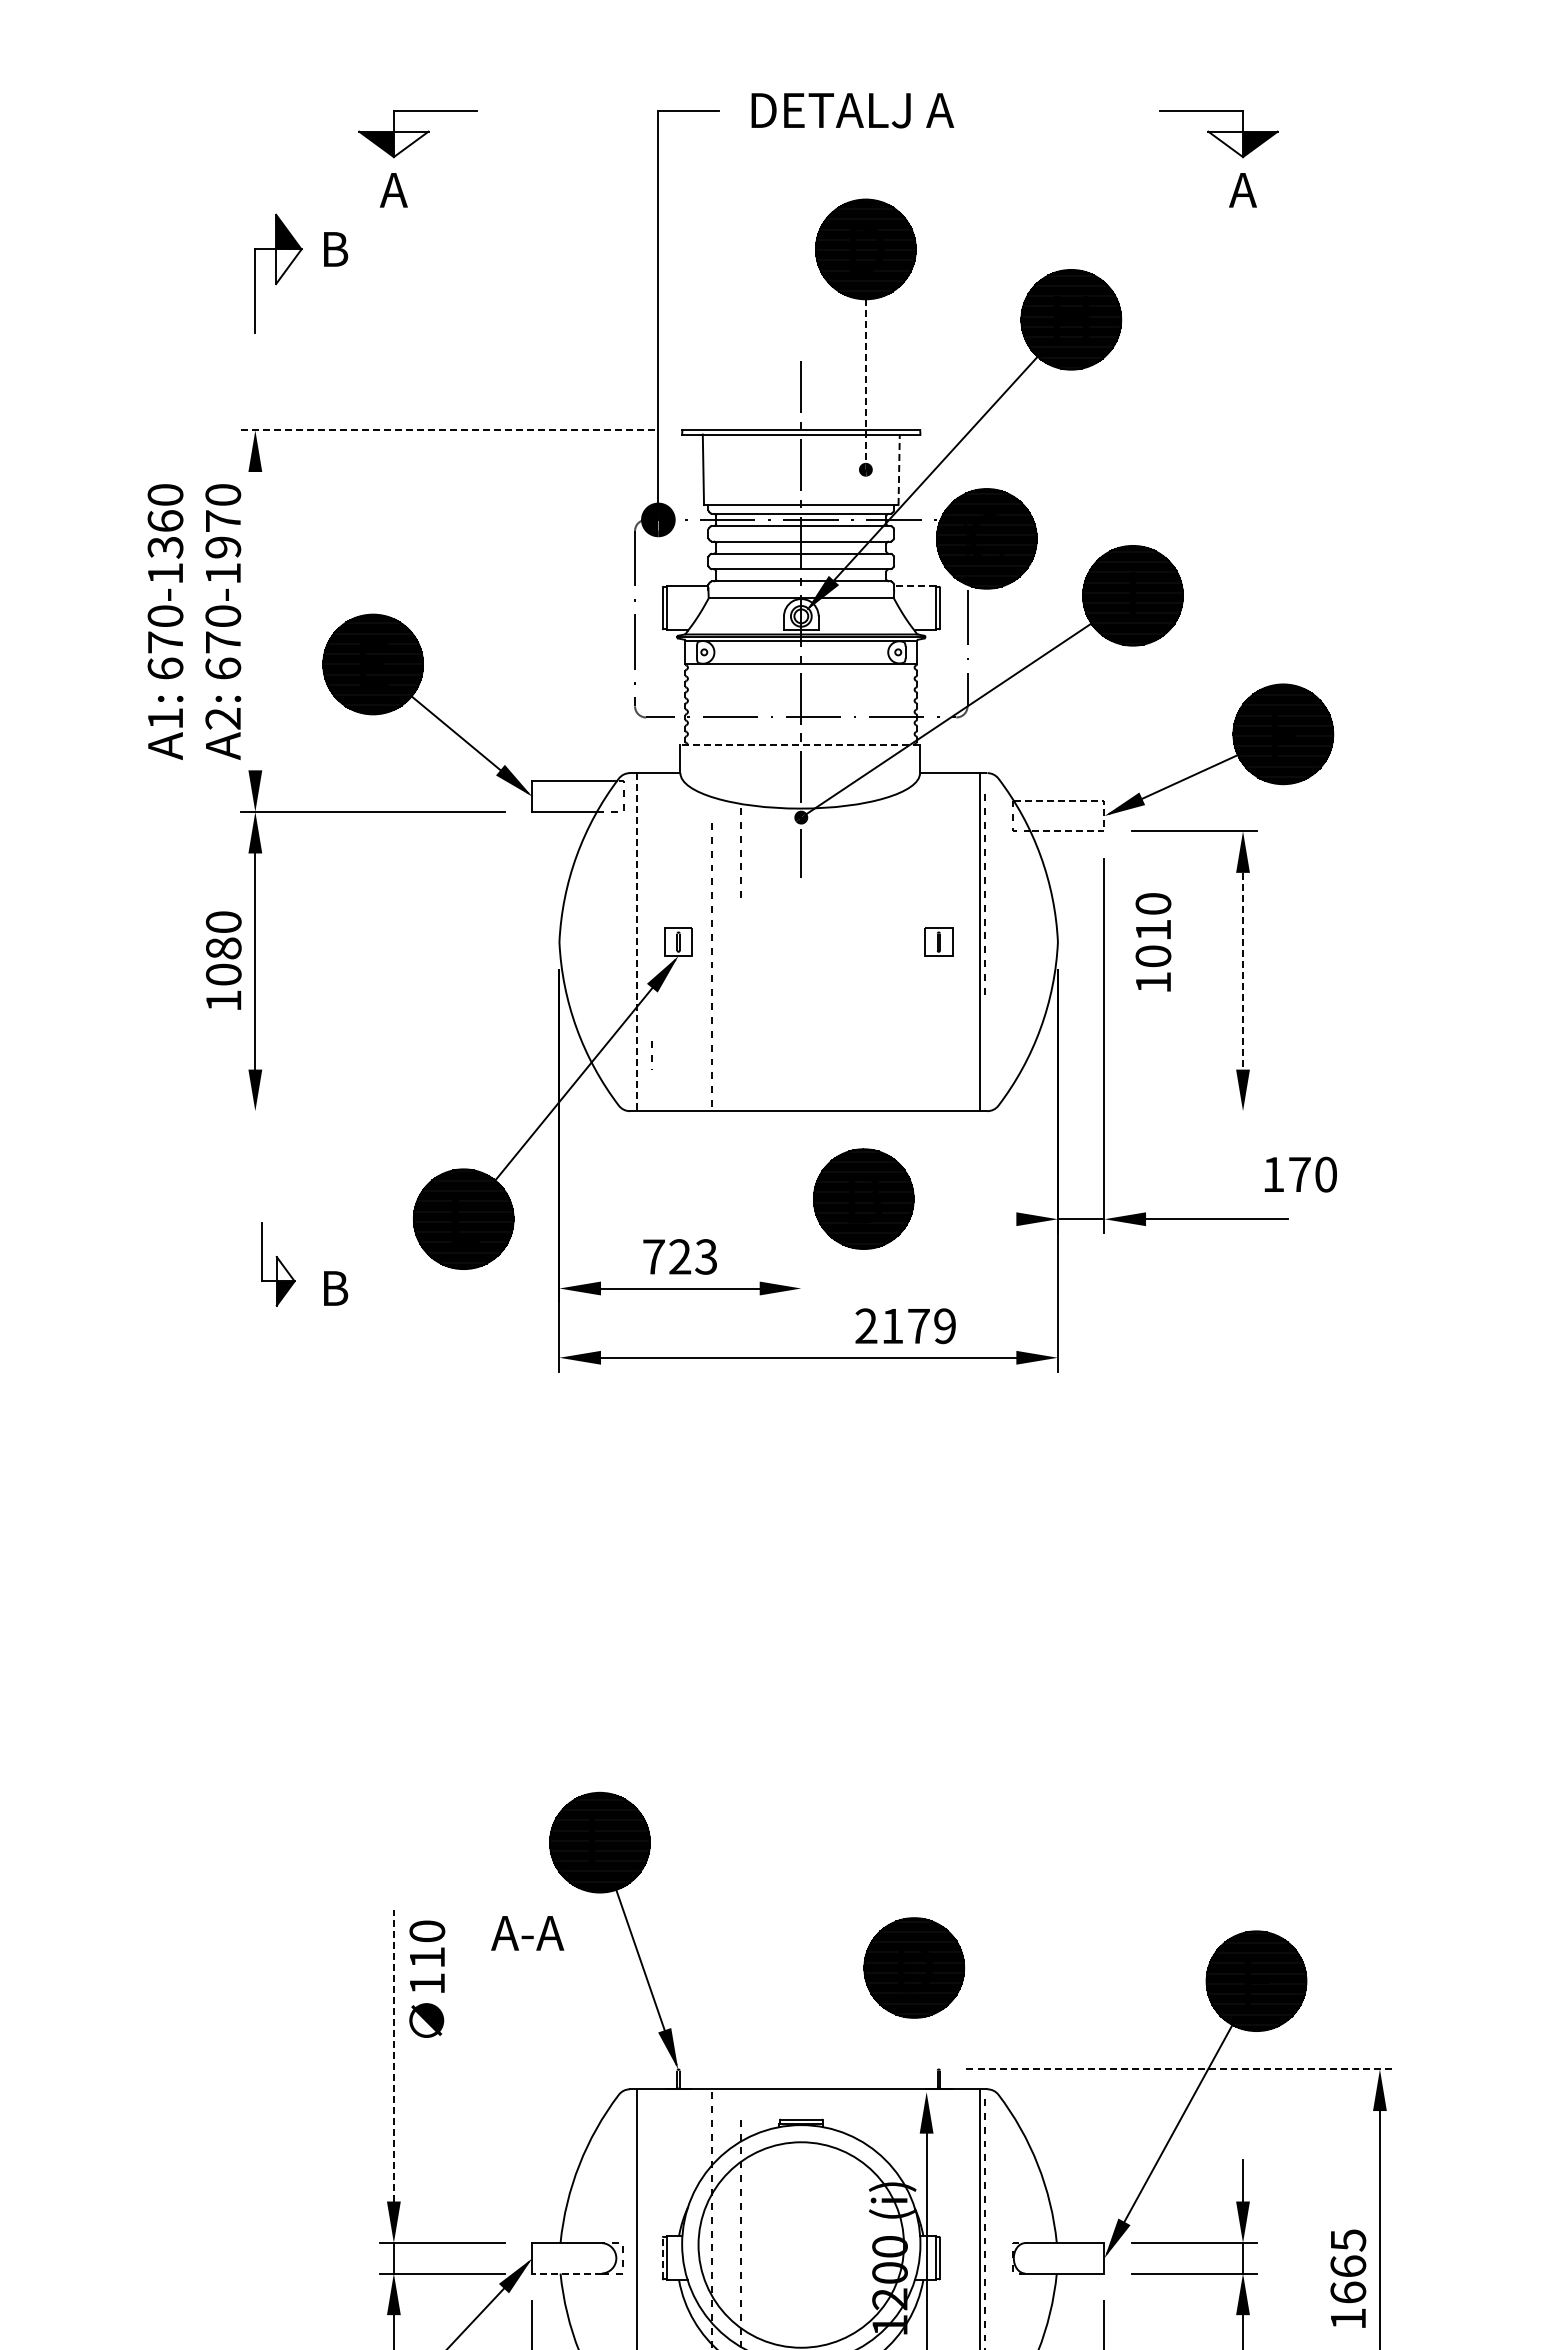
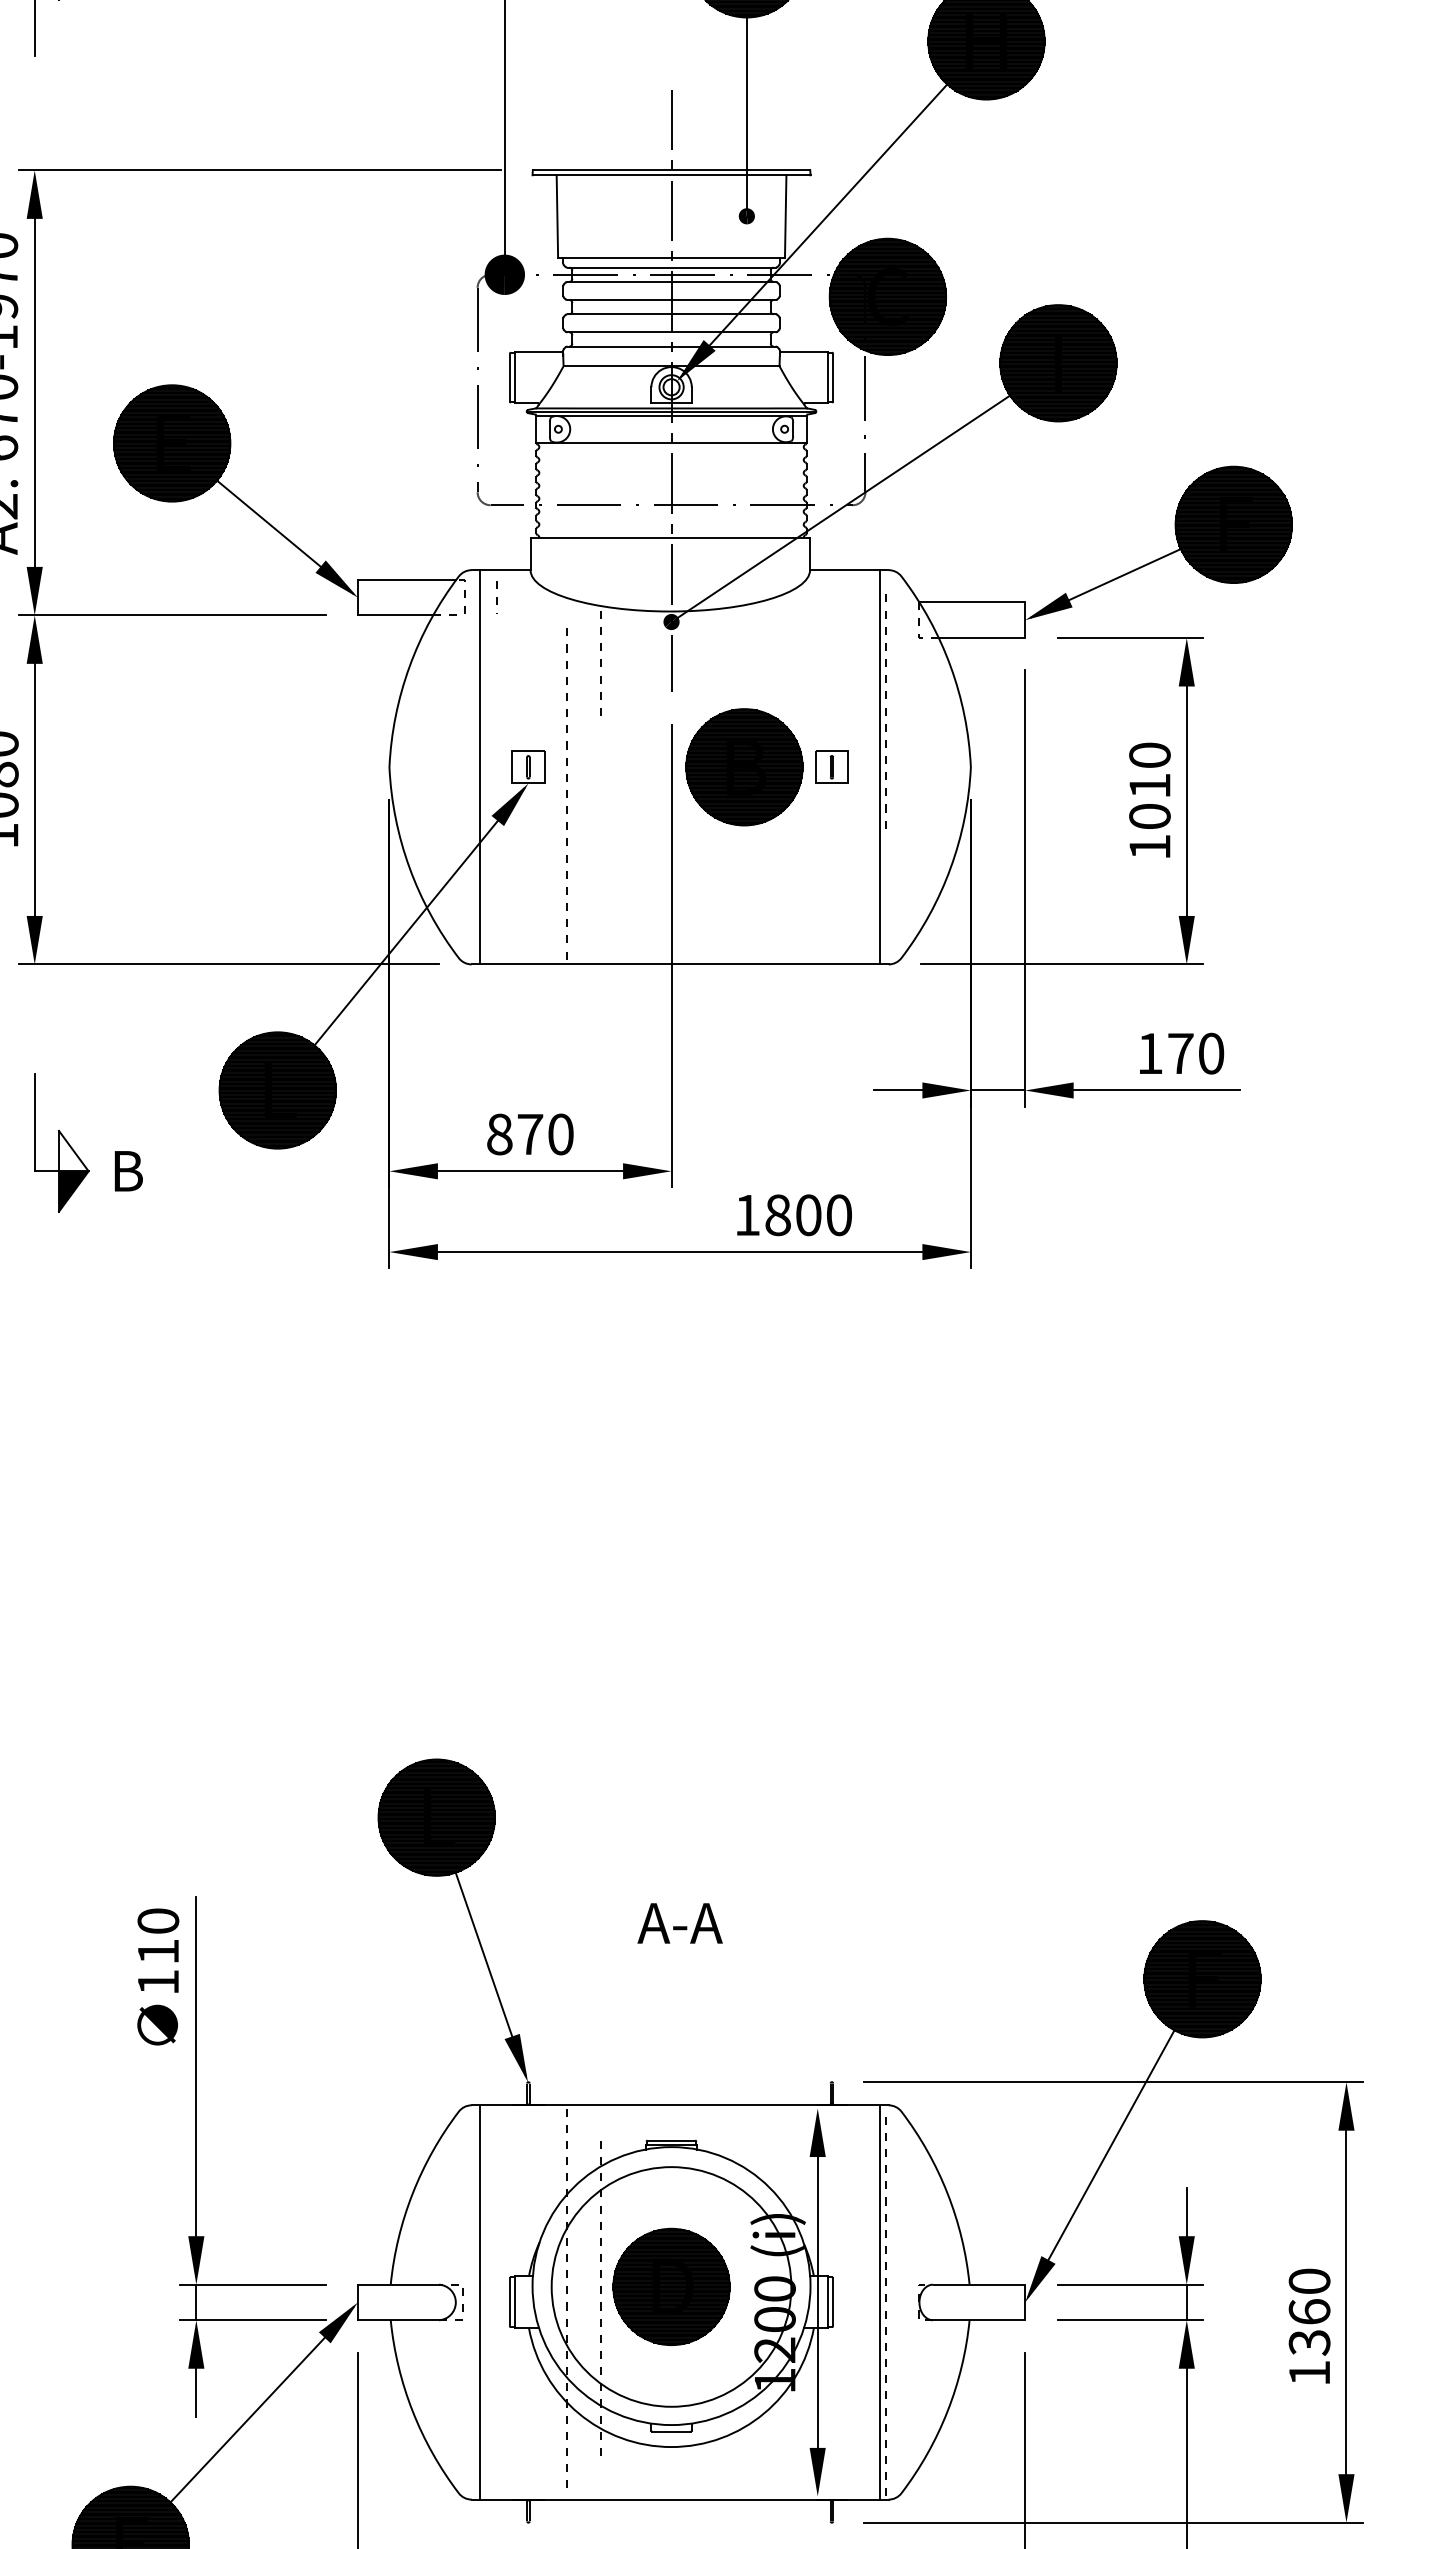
line: (865, 382) -> (746, 114), dashed -> solid
line: (448, 430) -> (260, 170), dashed -> solid
line: (899, 469) -> (786, 215), dashed -> solid
line: (914, 585) -> (803, 351), dashed -> solid
line: (255, 620) -> (34, 392), added
line: (800, 745) -> (670, 537), dashed -> solid
line: (1104, 808) -> (1025, 611), dashed -> solid
line: (637, 942) -> (480, 767), dashed -> solid
text: (1153, 942) -> (1150, 800), moved
line: (1243, 971) -> (1187, 801), dashed -> solid
line: (651, 1055) -> (496, 597), moved
line: (801, 1103) -> (671, 955), added
line: (421, 1111) -> (228, 964), added
line: (1135, 1111) -> (1061, 964), added
text: (1300, 1174) -> (1181, 1053), moved
part: (863, 1198) -> (744, 766), moved
line: (995, 1219) -> (898, 1090), added
text: (680, 1256) -> (530, 1133), 723 -> 870
part: (278, 1264) -> (61, 1143), size x1.43
text: (905, 1326) -> (793, 1215), 2179 -> 1800
text: (527, 1933) -> (679, 1923), moved
part: (914, 1967) -> (671, 2286), moved
text: (427, 1978) -> (158, 1976), moved
line: (393, 2055) -> (195, 2065), dashed -> solid
line: (1180, 2069) -> (1113, 2082), dashed -> solid
line: (662, 2258) -> (509, 2302), dashed -> solid
text: (1348, 2266) -> (1309, 2312), 1665 -> 1360
line: (567, 2273) -> (398, 2320), dashed -> solid

